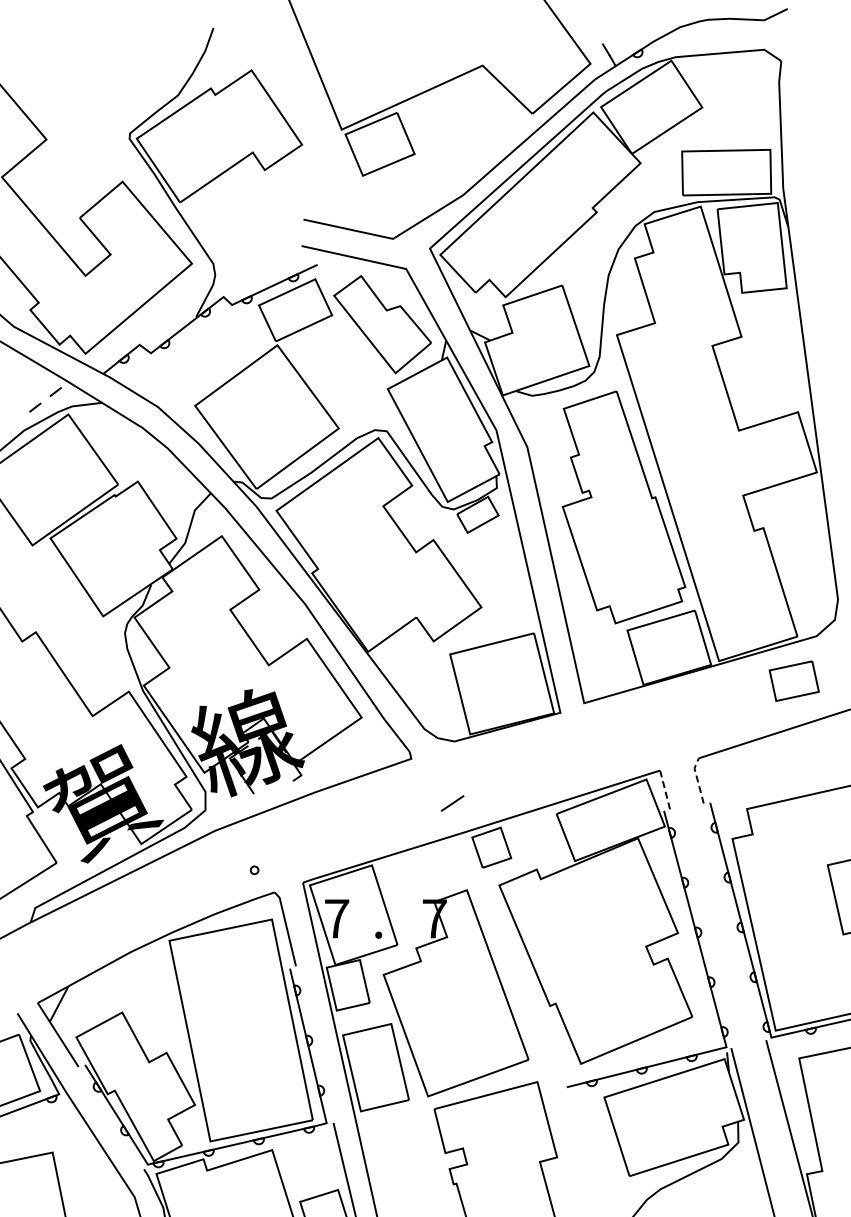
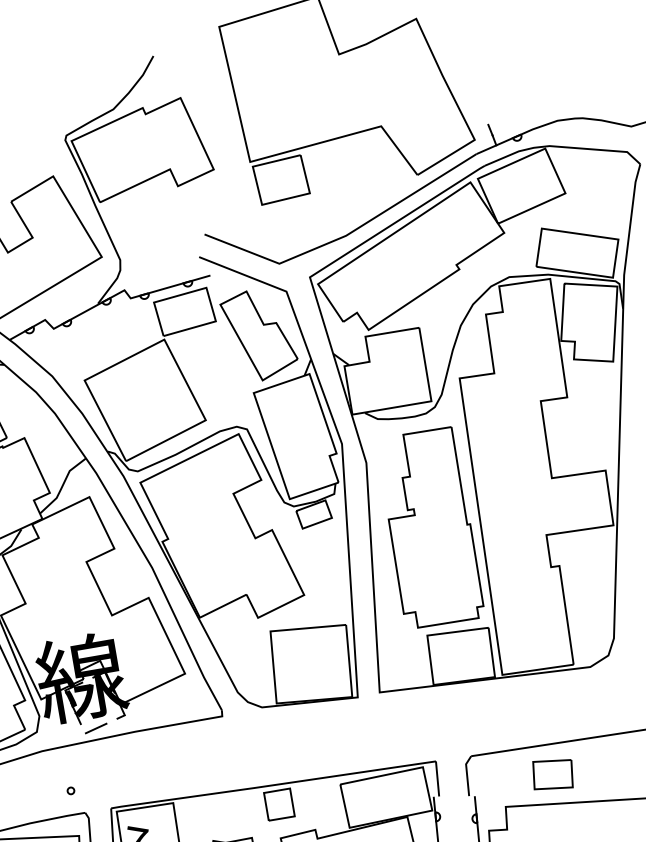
part: (793, 680) -> (552, 773), moved
line: (697, 779) -> (467, 774), dashed -> solid
line: (665, 790) -> (437, 779), dashed -> solid
line: (452, 803) -> (96, 728), moved

